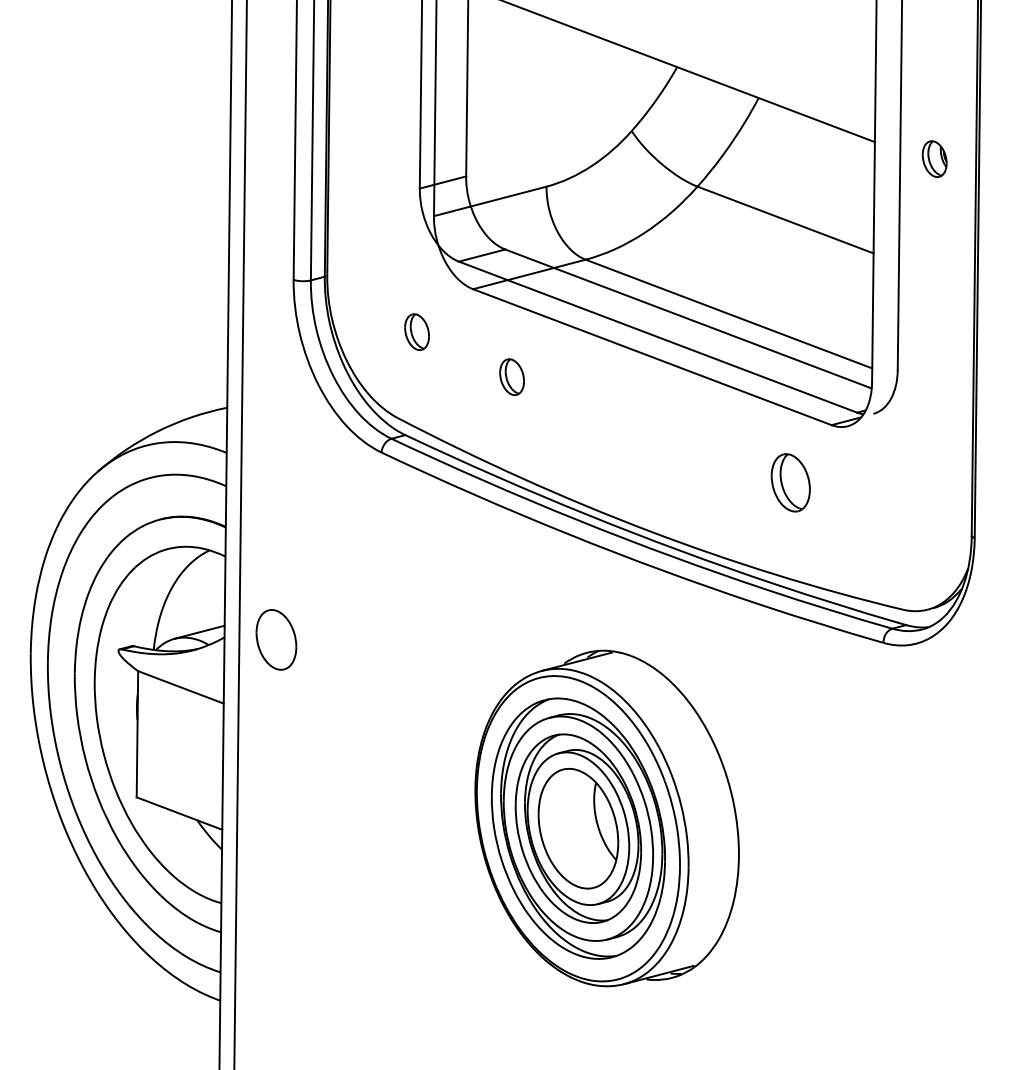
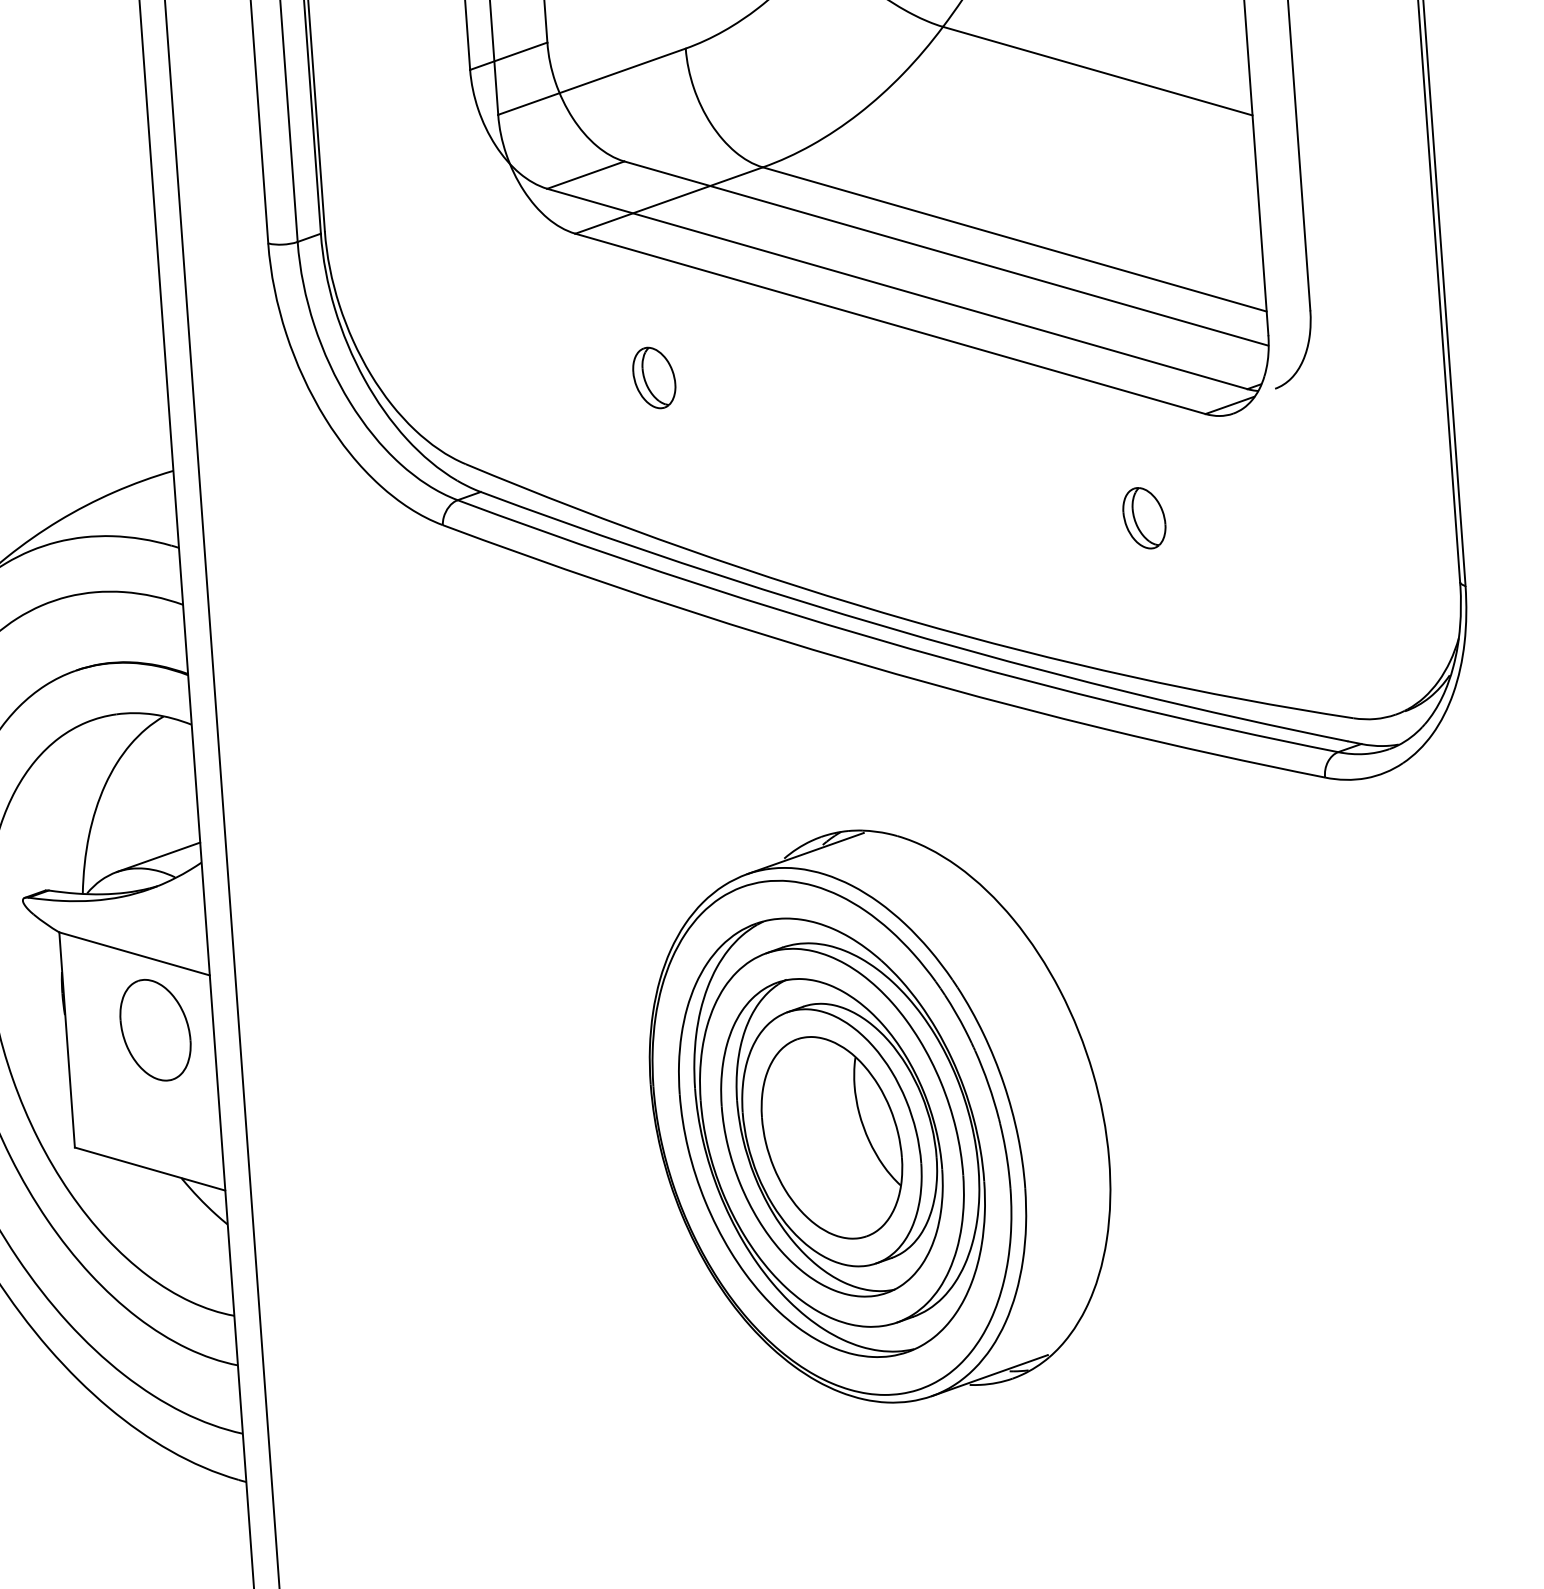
part: (416, 331) -> (484, 313), removed
part: (790, 482) -> (1143, 517), size x0.62
part: (276, 639) -> (155, 1029), moved

